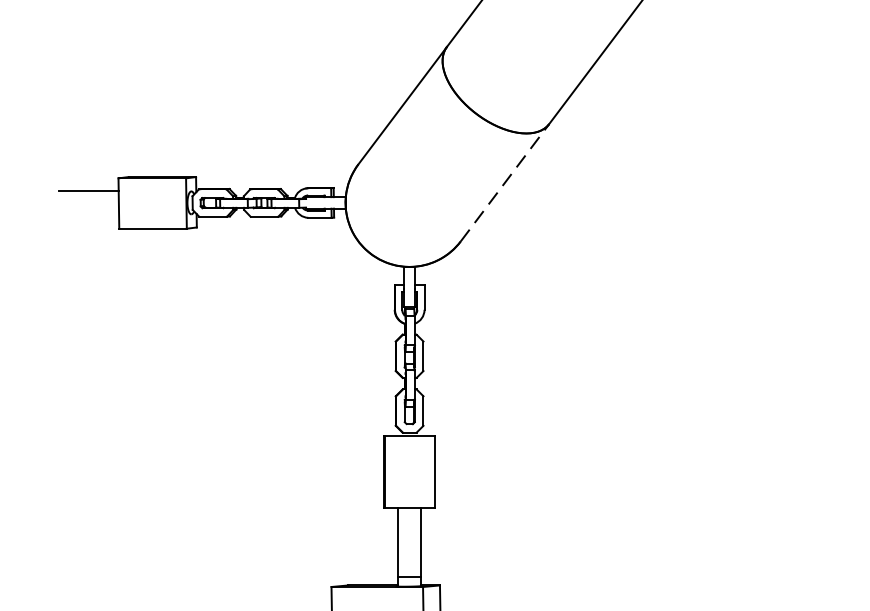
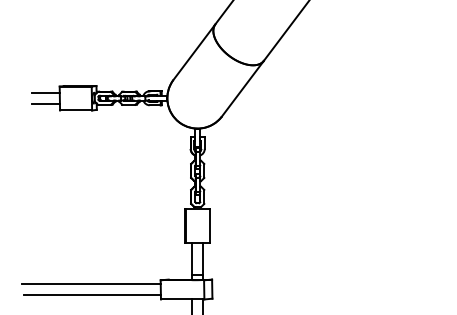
line: (504, 182) -> (242, 88), dashed -> solid
line: (88, 213) -> (45, 103), added
line: (185, 595) -> (91, 284), added

